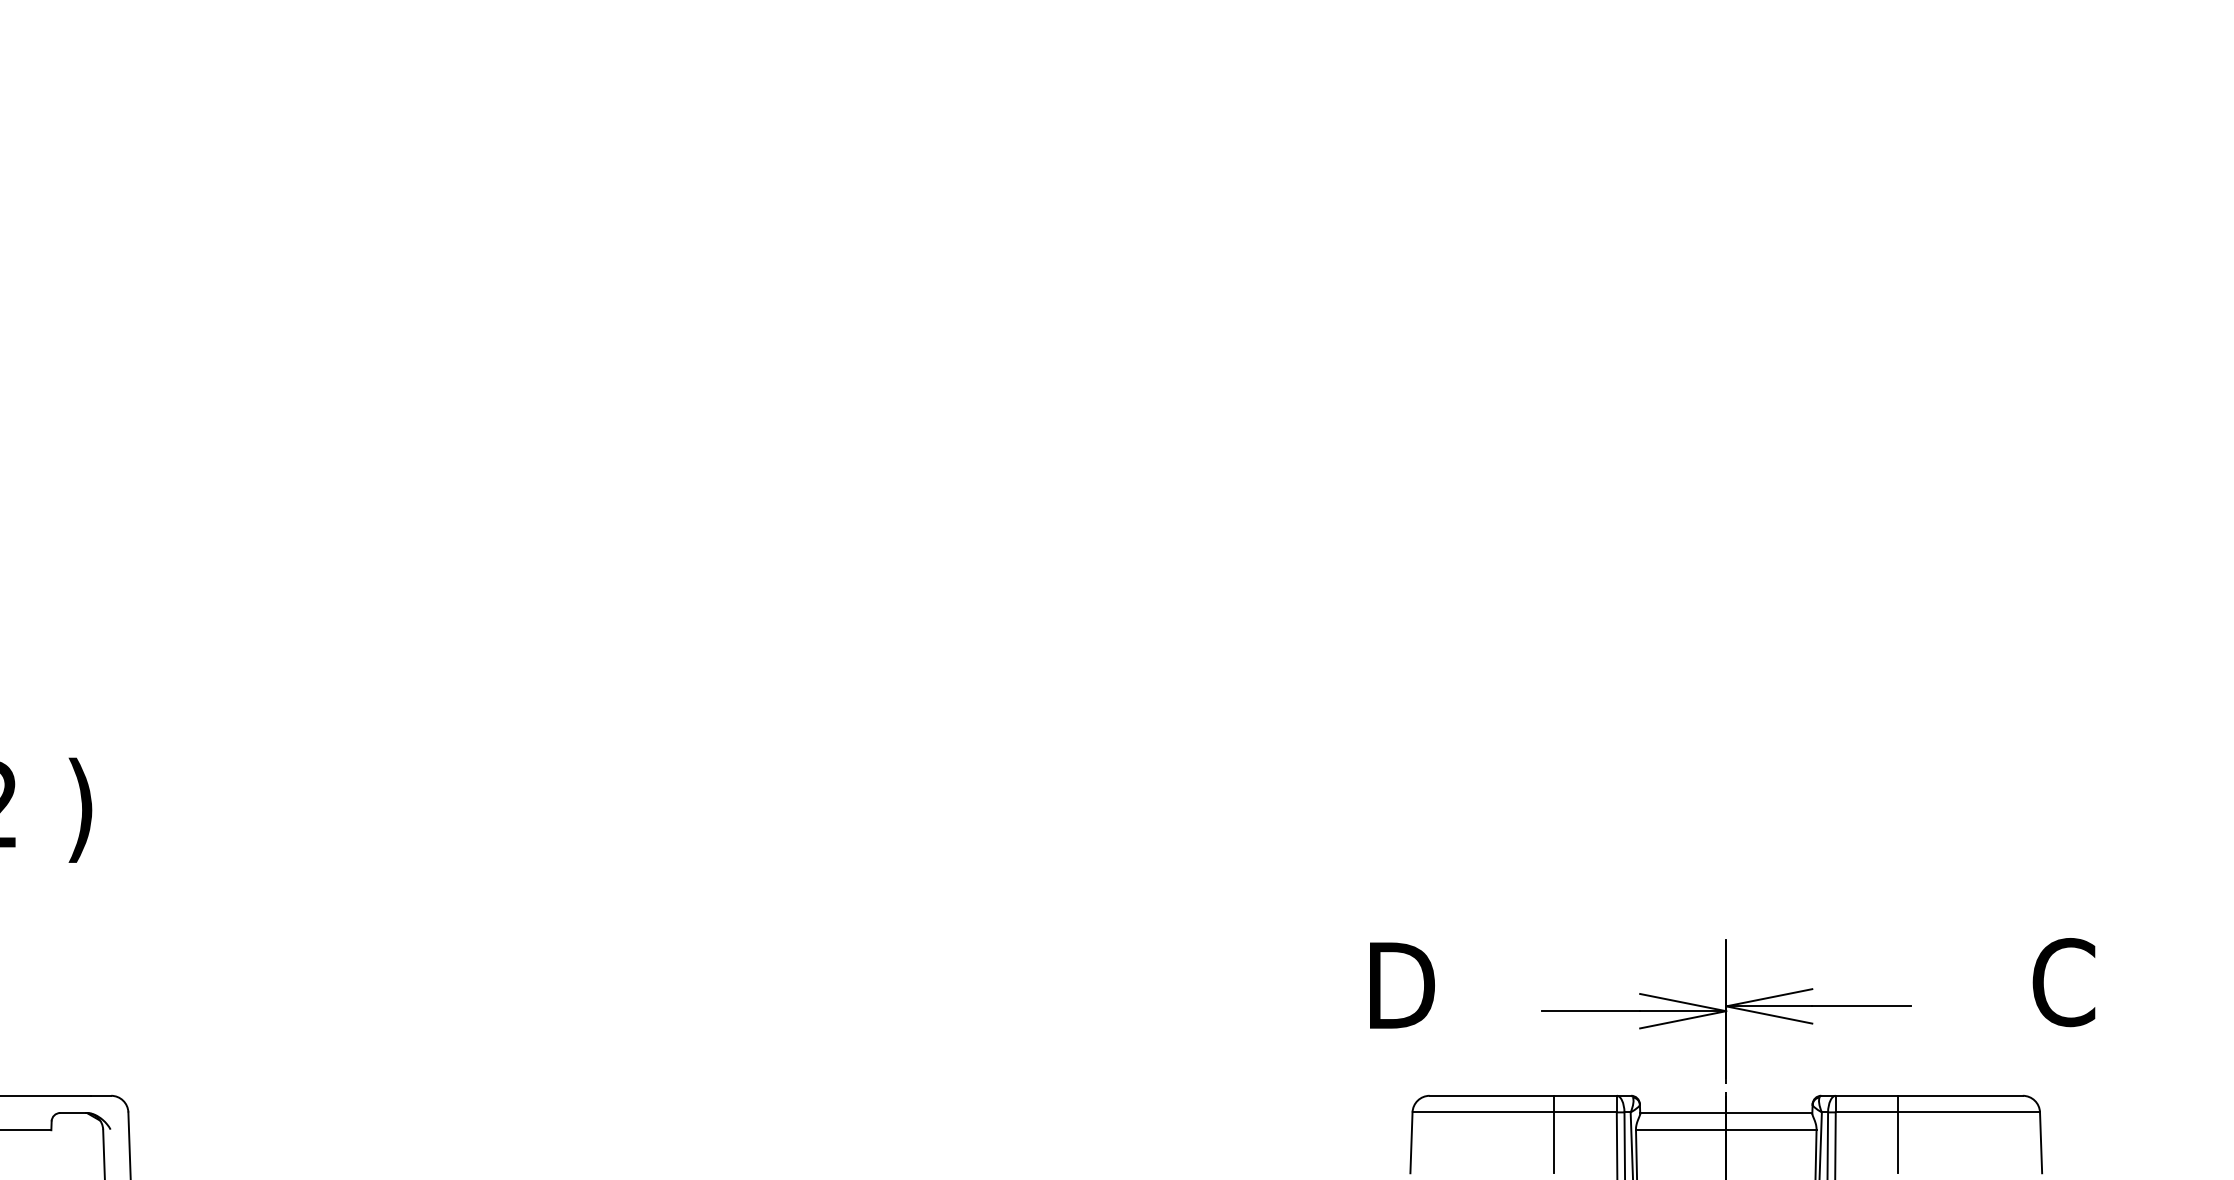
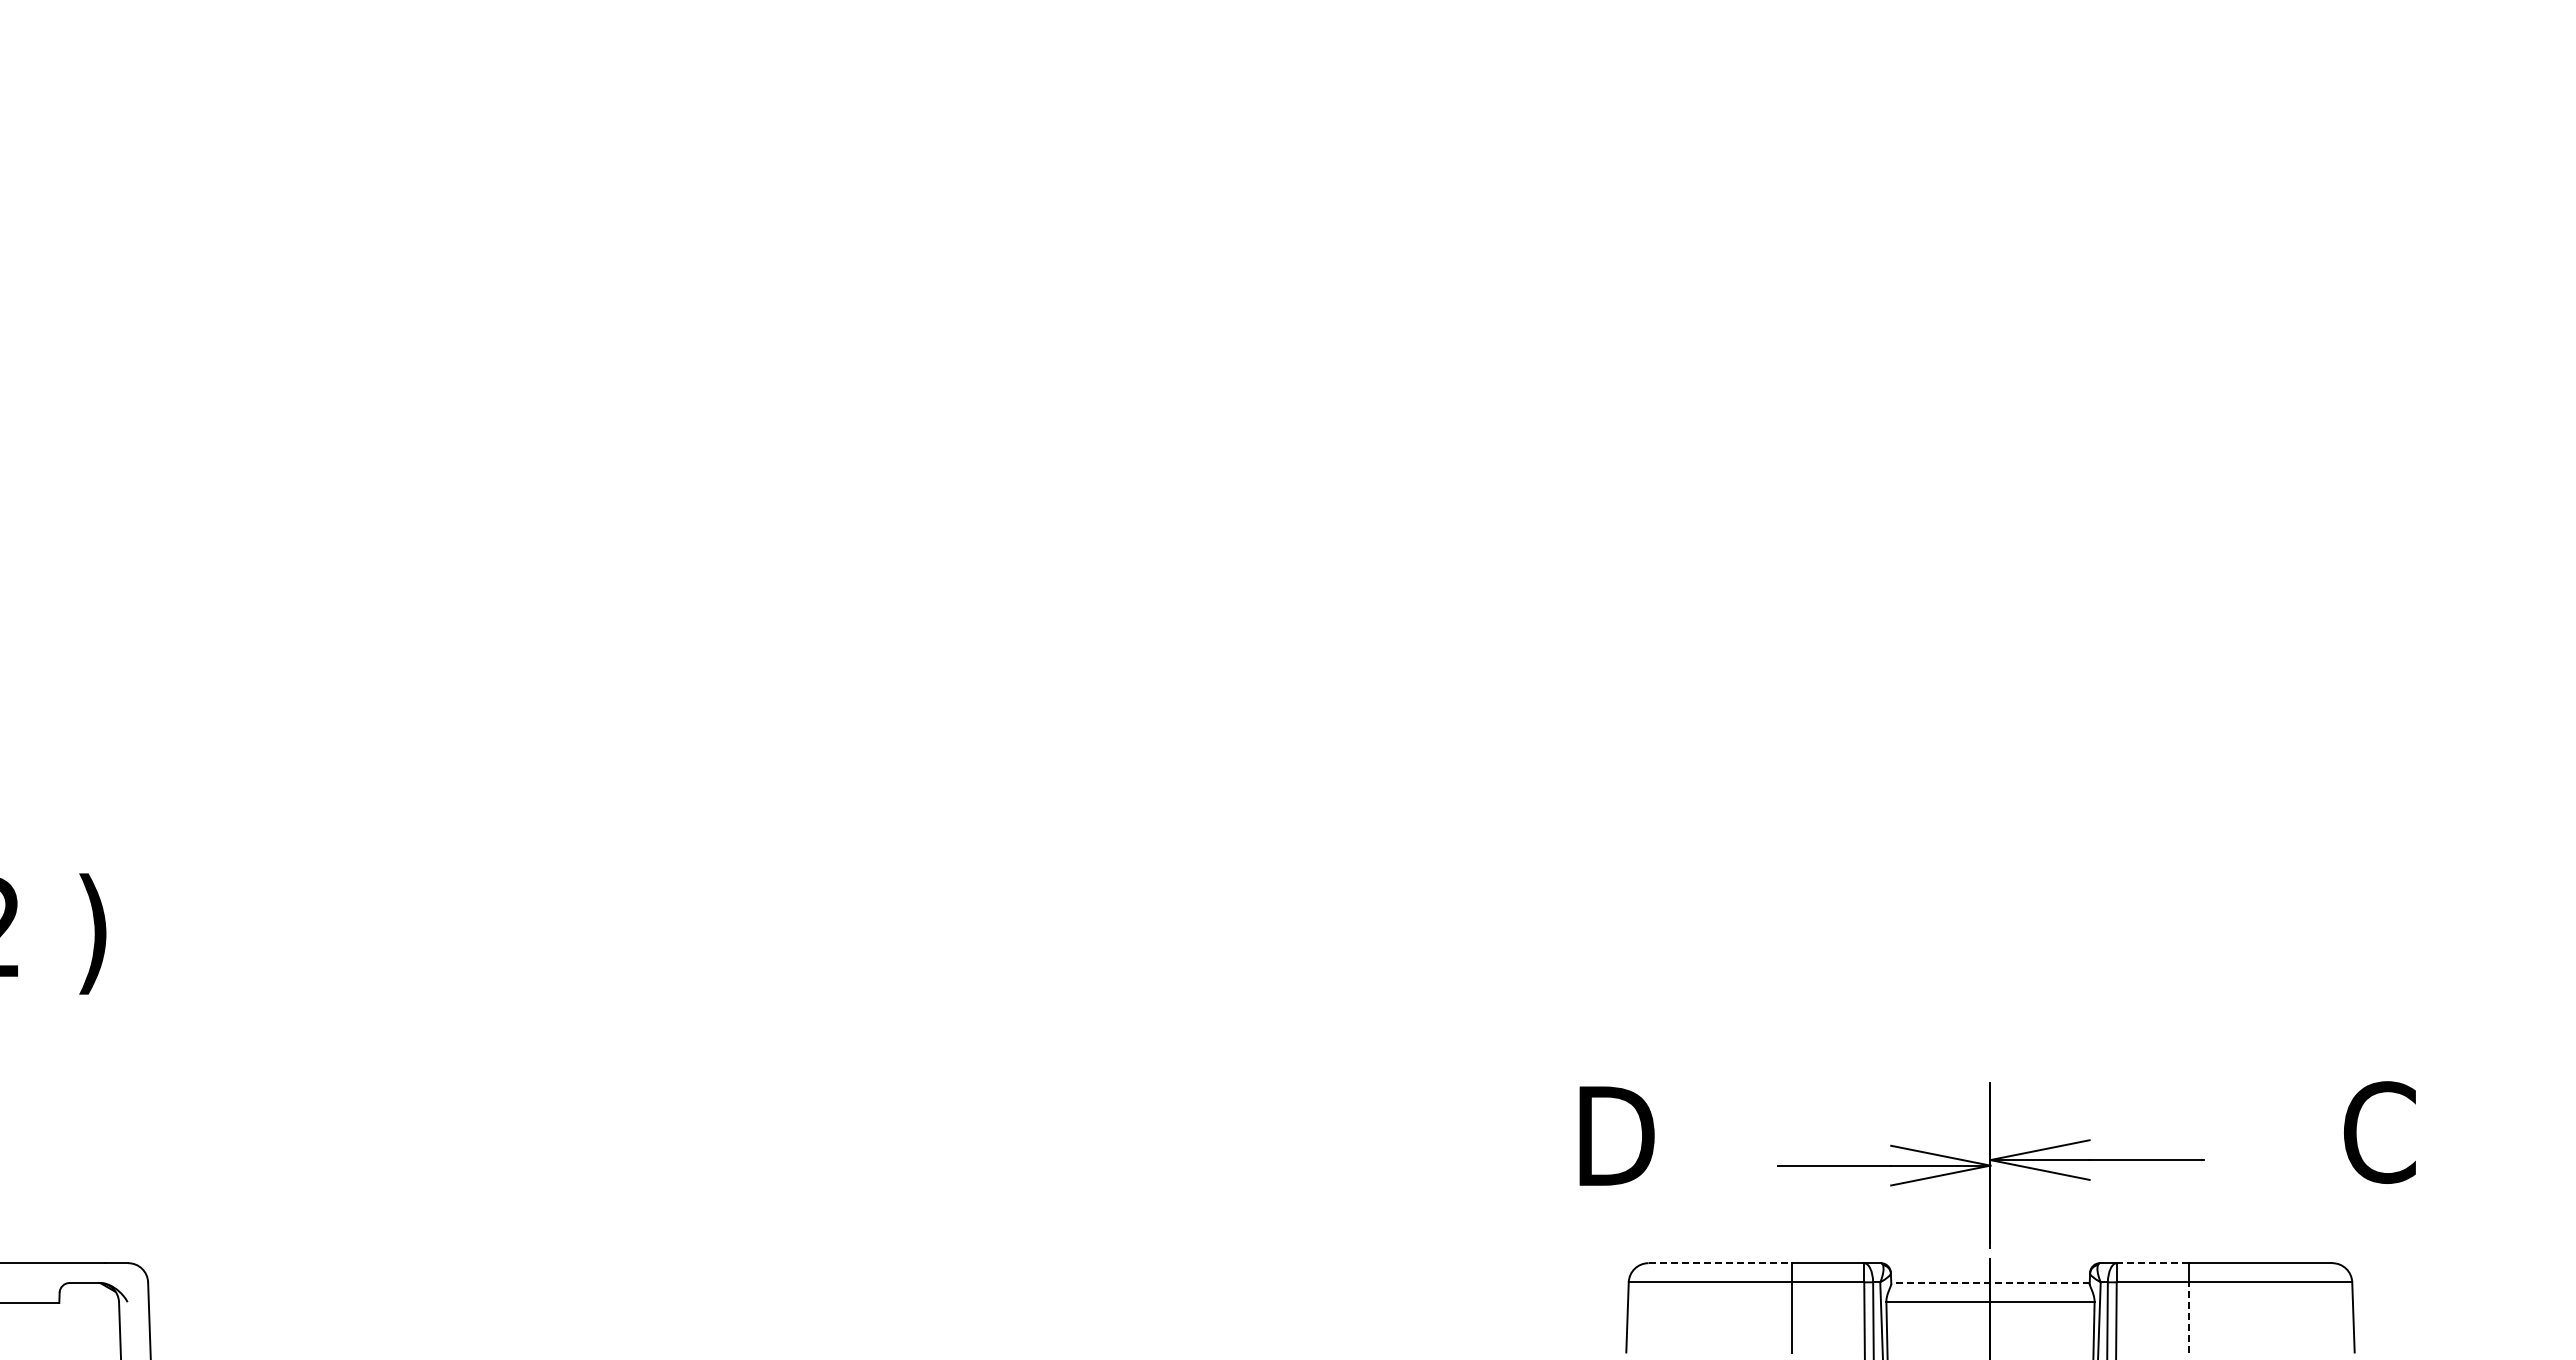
line: (1492, 1096) -> (1720, 1263), solid -> dashed
line: (1866, 1096) -> (2152, 1263), solid -> dashed
line: (1726, 1113) -> (1990, 1283), solid -> dashed
line: (1898, 1142) -> (2188, 1316), solid -> dashed

